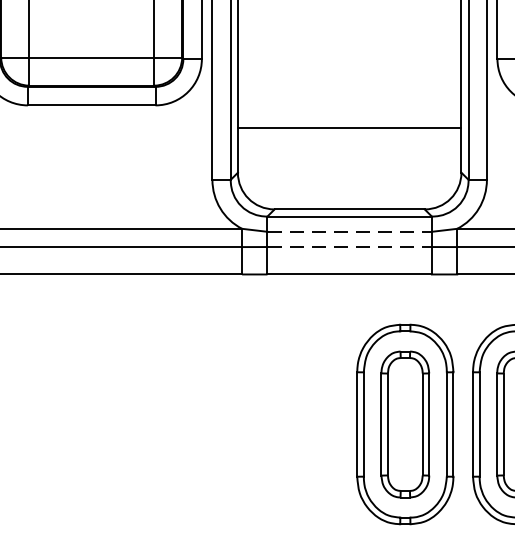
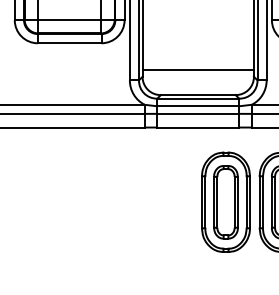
line: (348, 127) -> (197, 69), moved
line: (350, 232) -> (198, 106), dashed -> solid
line: (350, 246) -> (198, 113), dashed -> solid

